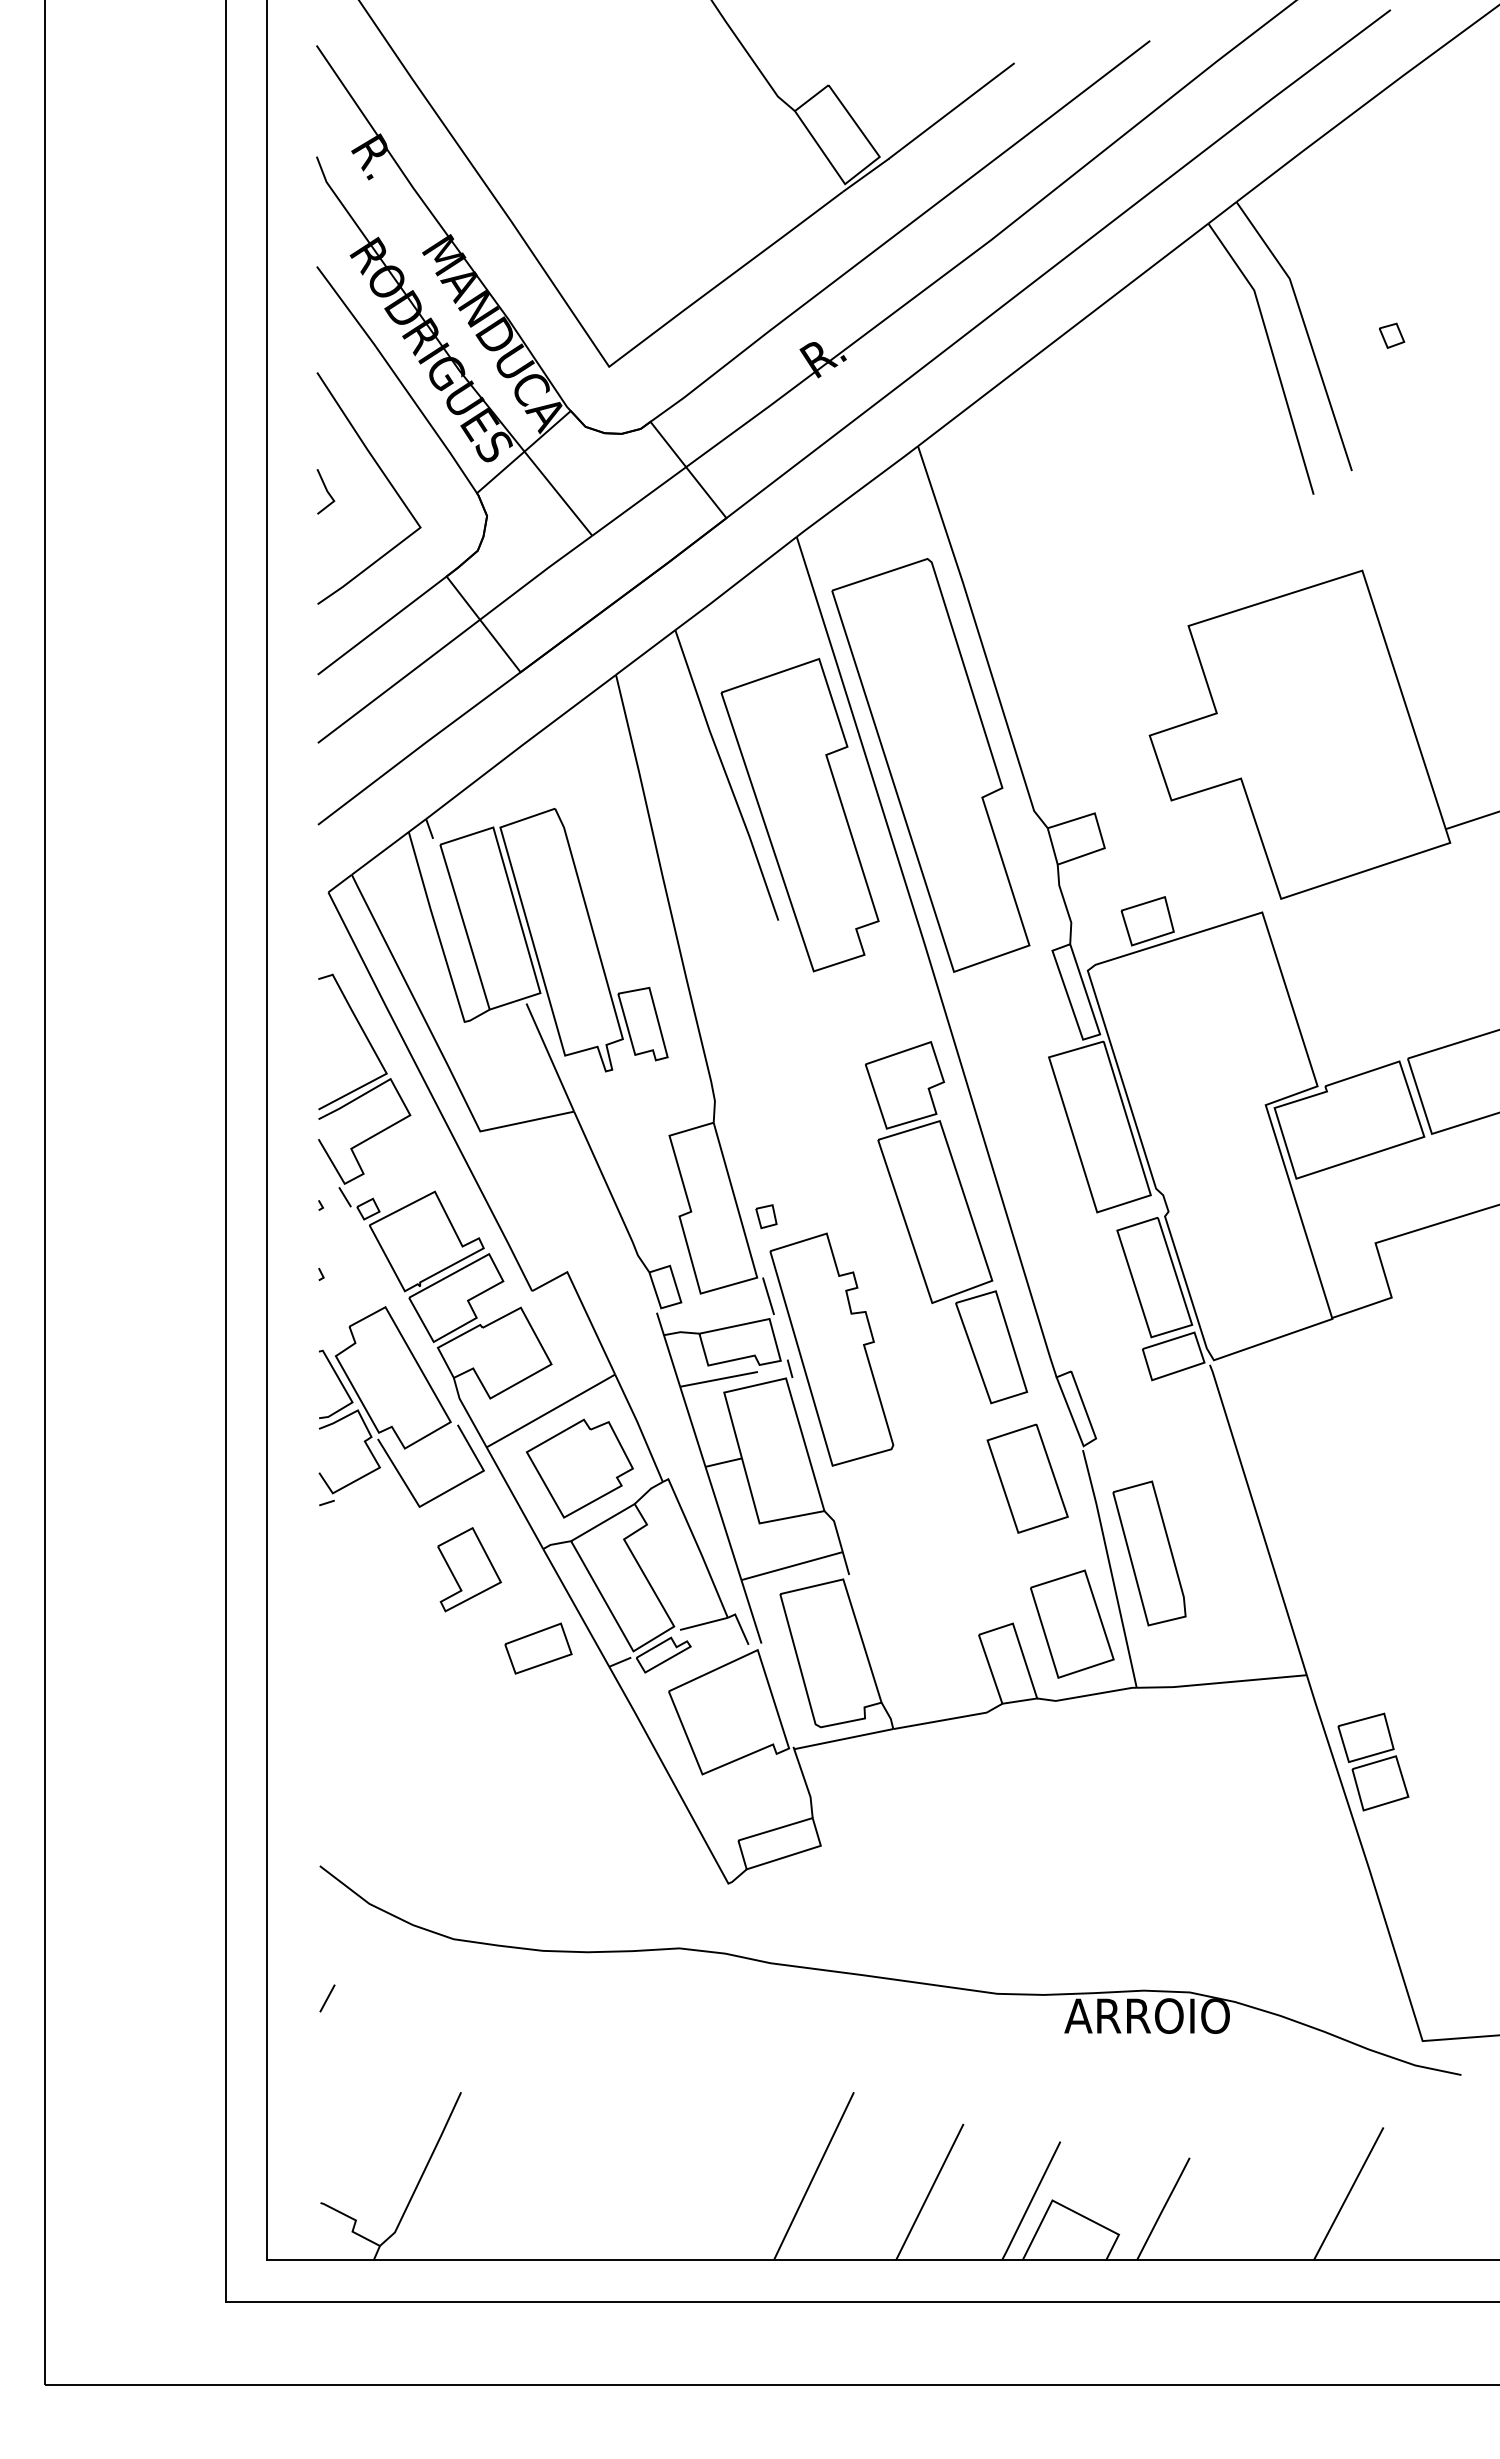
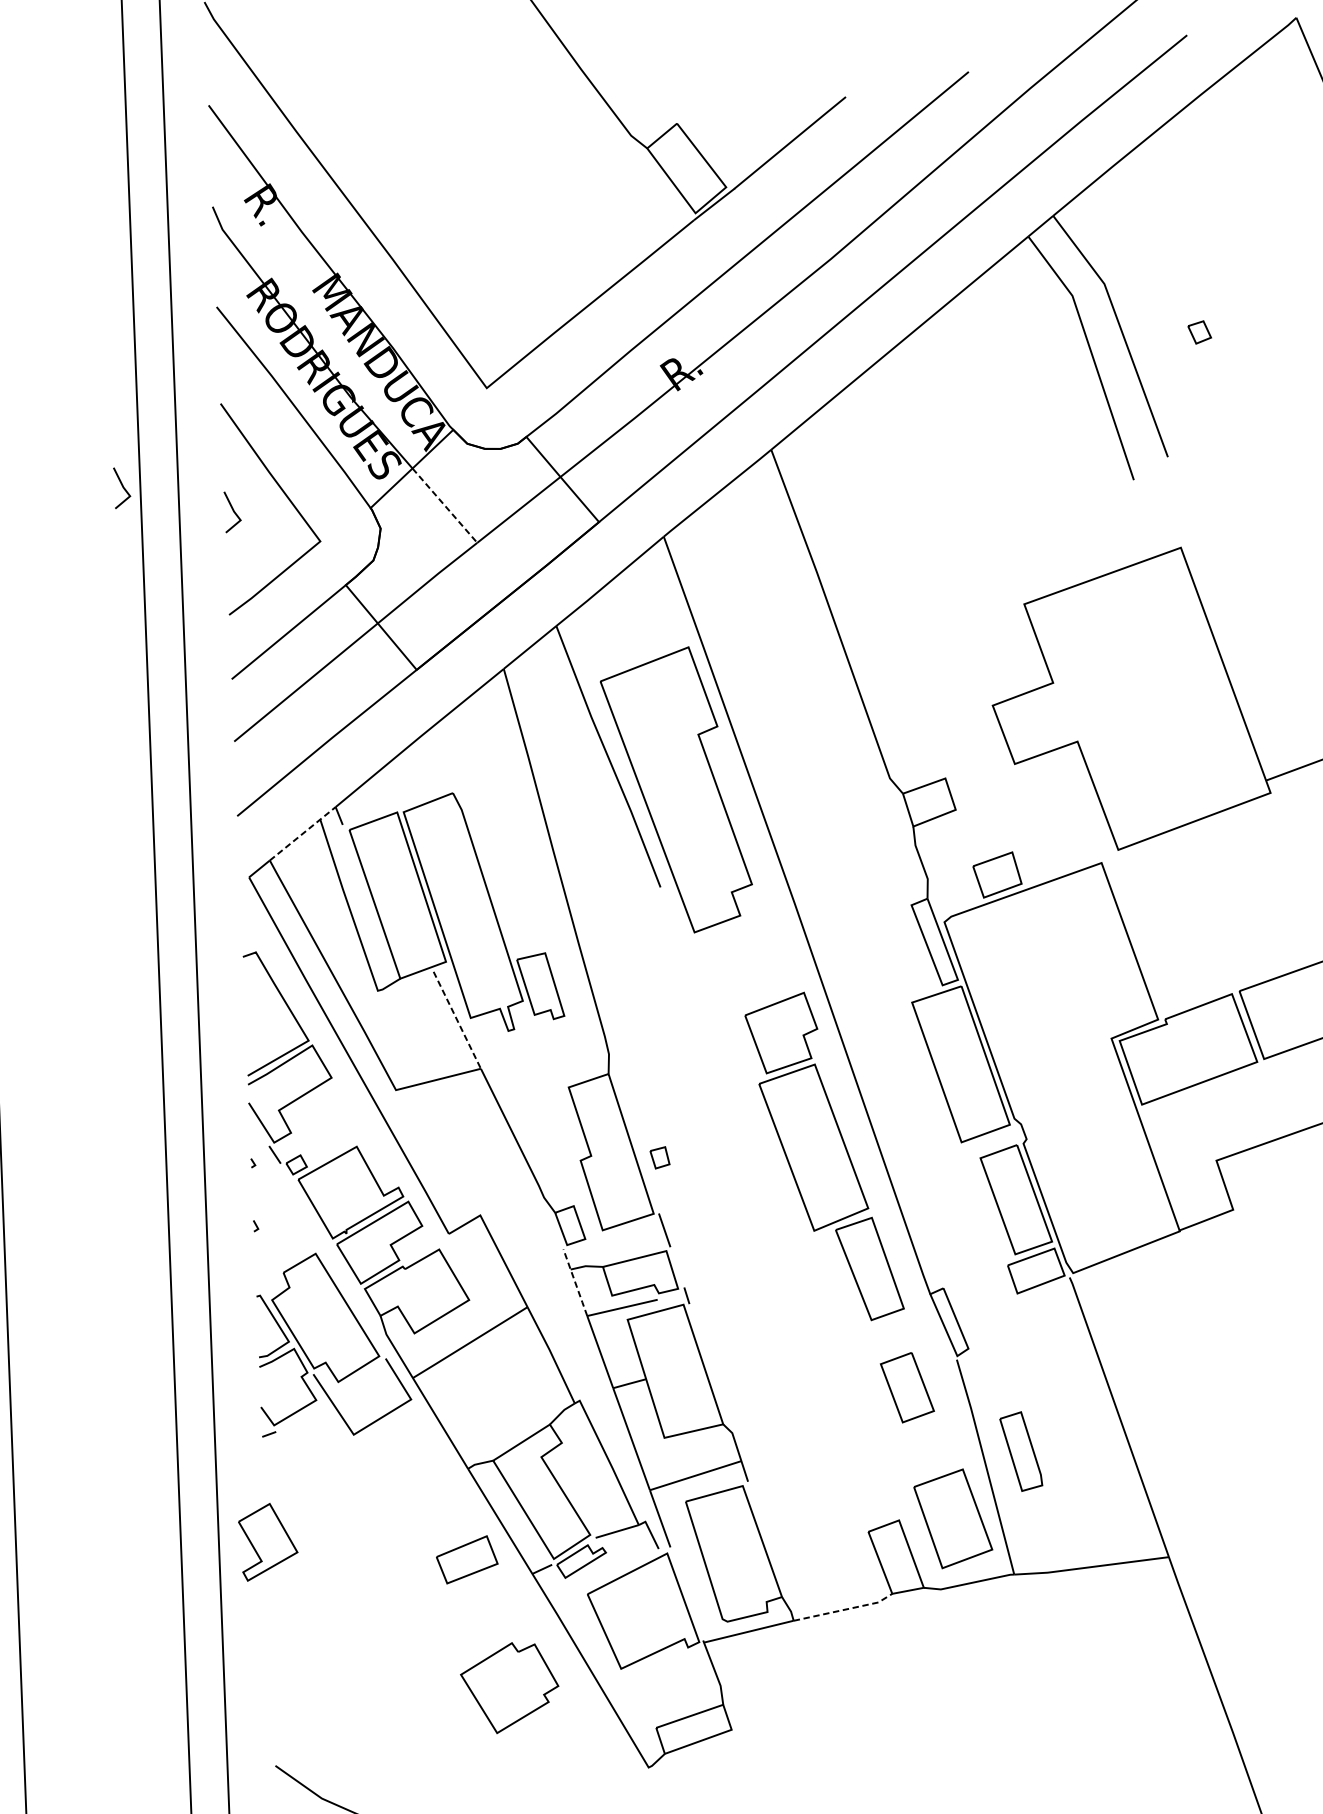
line: (206, 460) -> (122, 487), added
line: (558, 494) -> (445, 506), solid -> dashed
part: (930, 765) -> (793, 740), removed
line: (389, 846) -> (303, 833), solid -> dashed
line: (550, 1058) -> (457, 1021), solid -> dashed
part: (831, 1349) -> (723, 1276), removed
line: (668, 1350) -> (575, 1283), solid -> dashed
part: (579, 1468) -> (509, 1687), moved
part: (1027, 1478) -> (907, 1387), size x0.7
part: (1149, 1553) -> (1021, 1451), size x0.6
part: (469, 1569) -> (268, 1541), moved
line: (949, 1719) -> (844, 1610), solid -> dashed
part: (1373, 1761) -> (1232, 1633), removed

